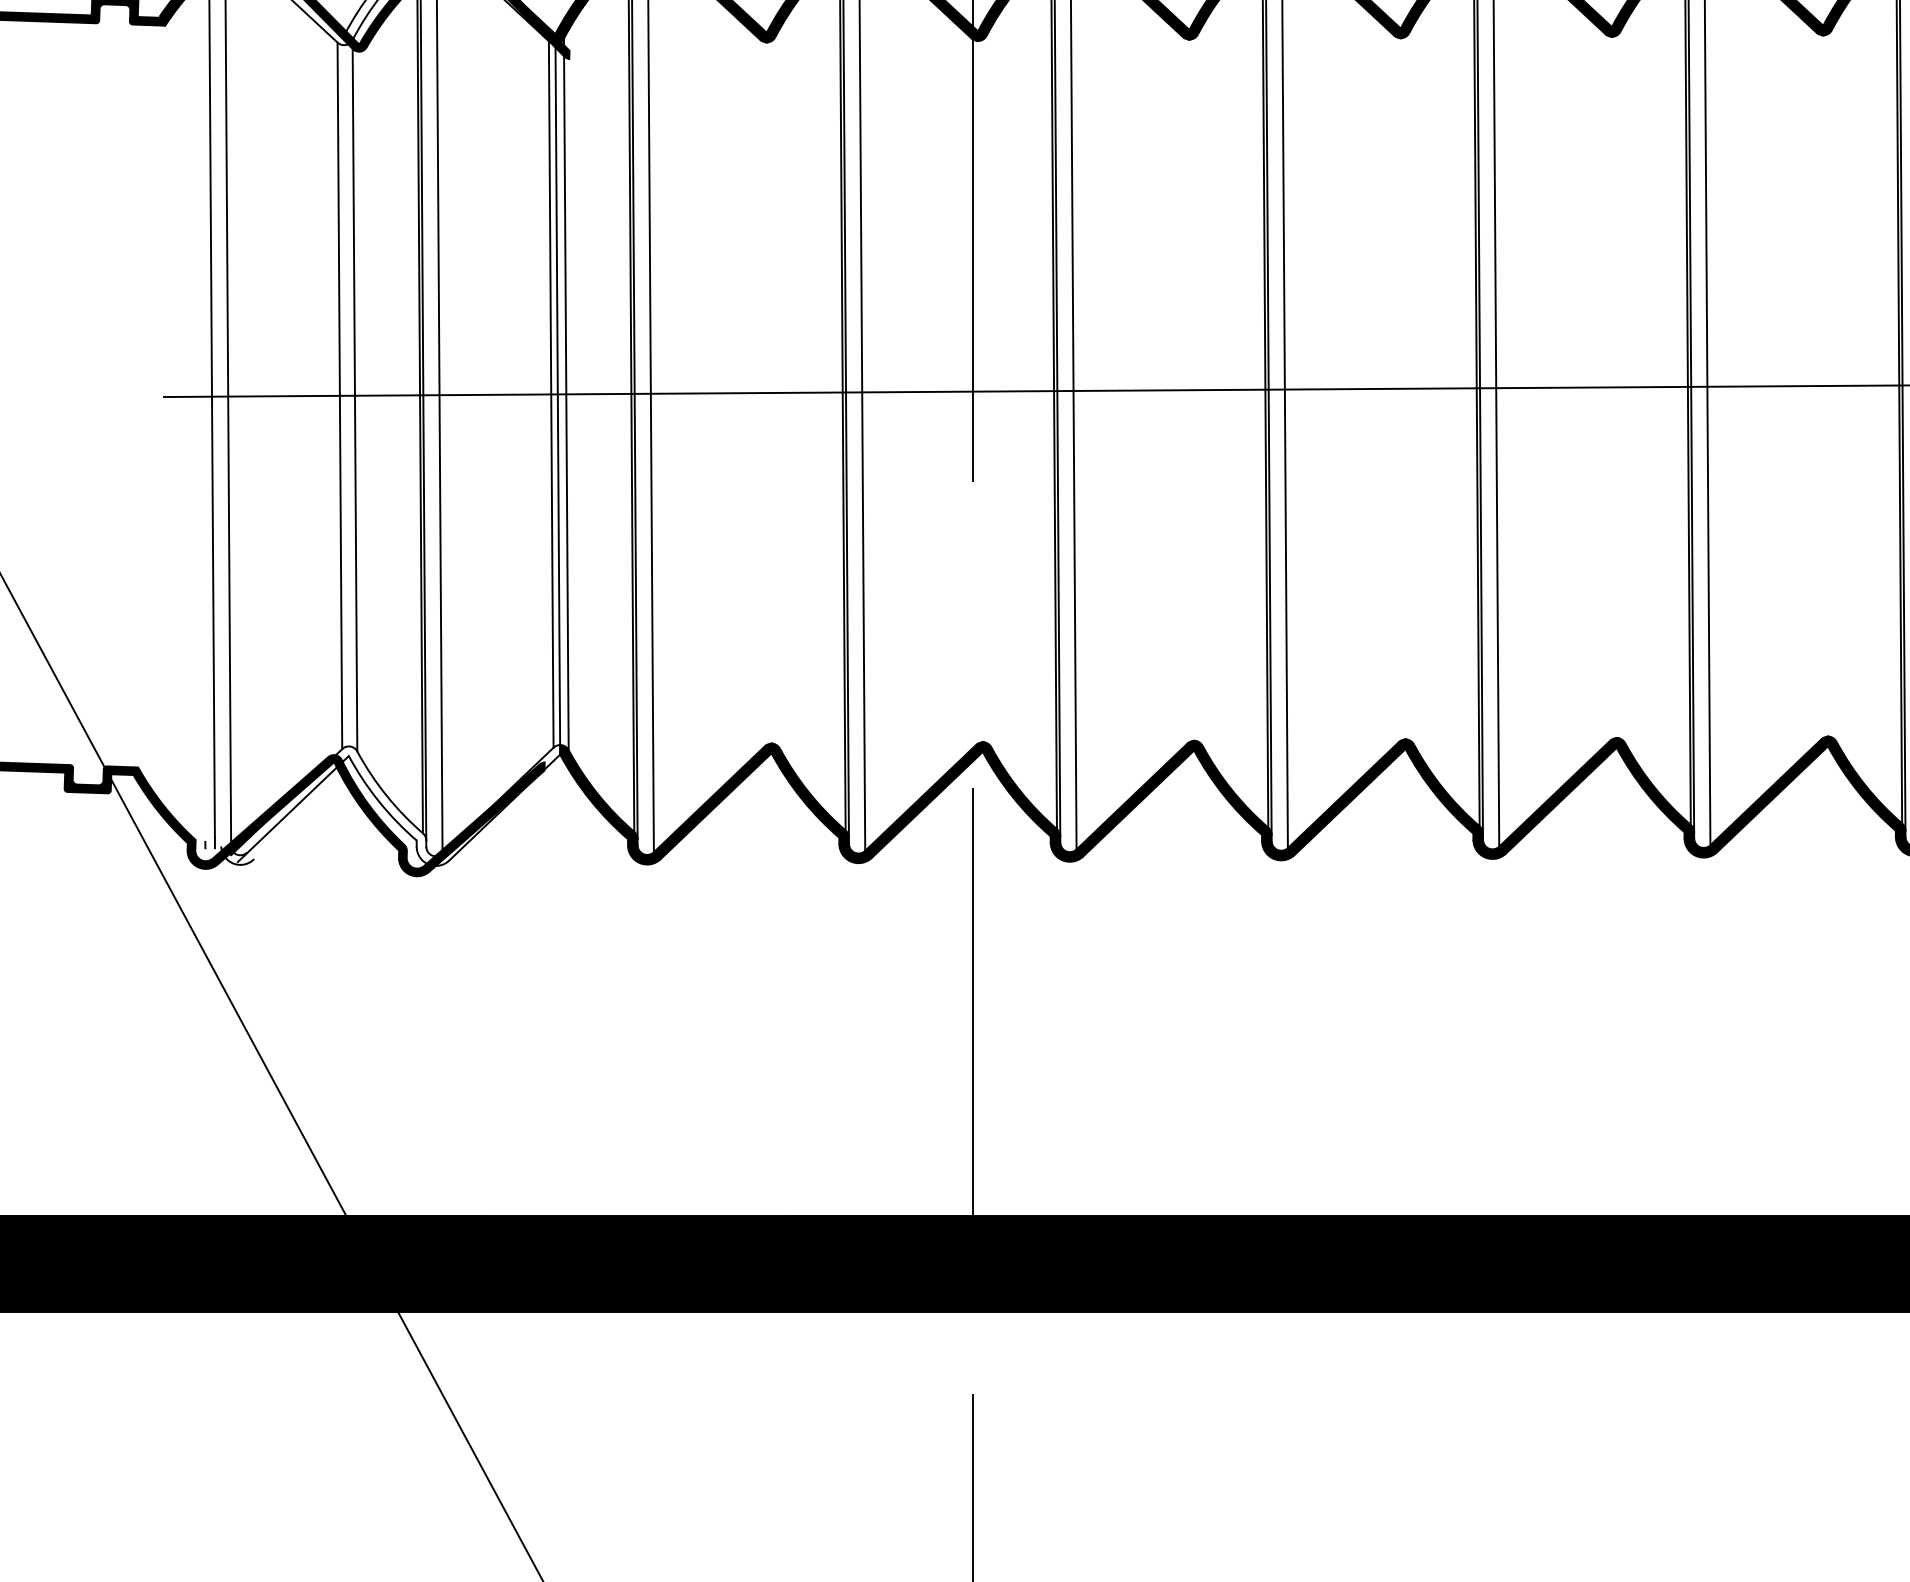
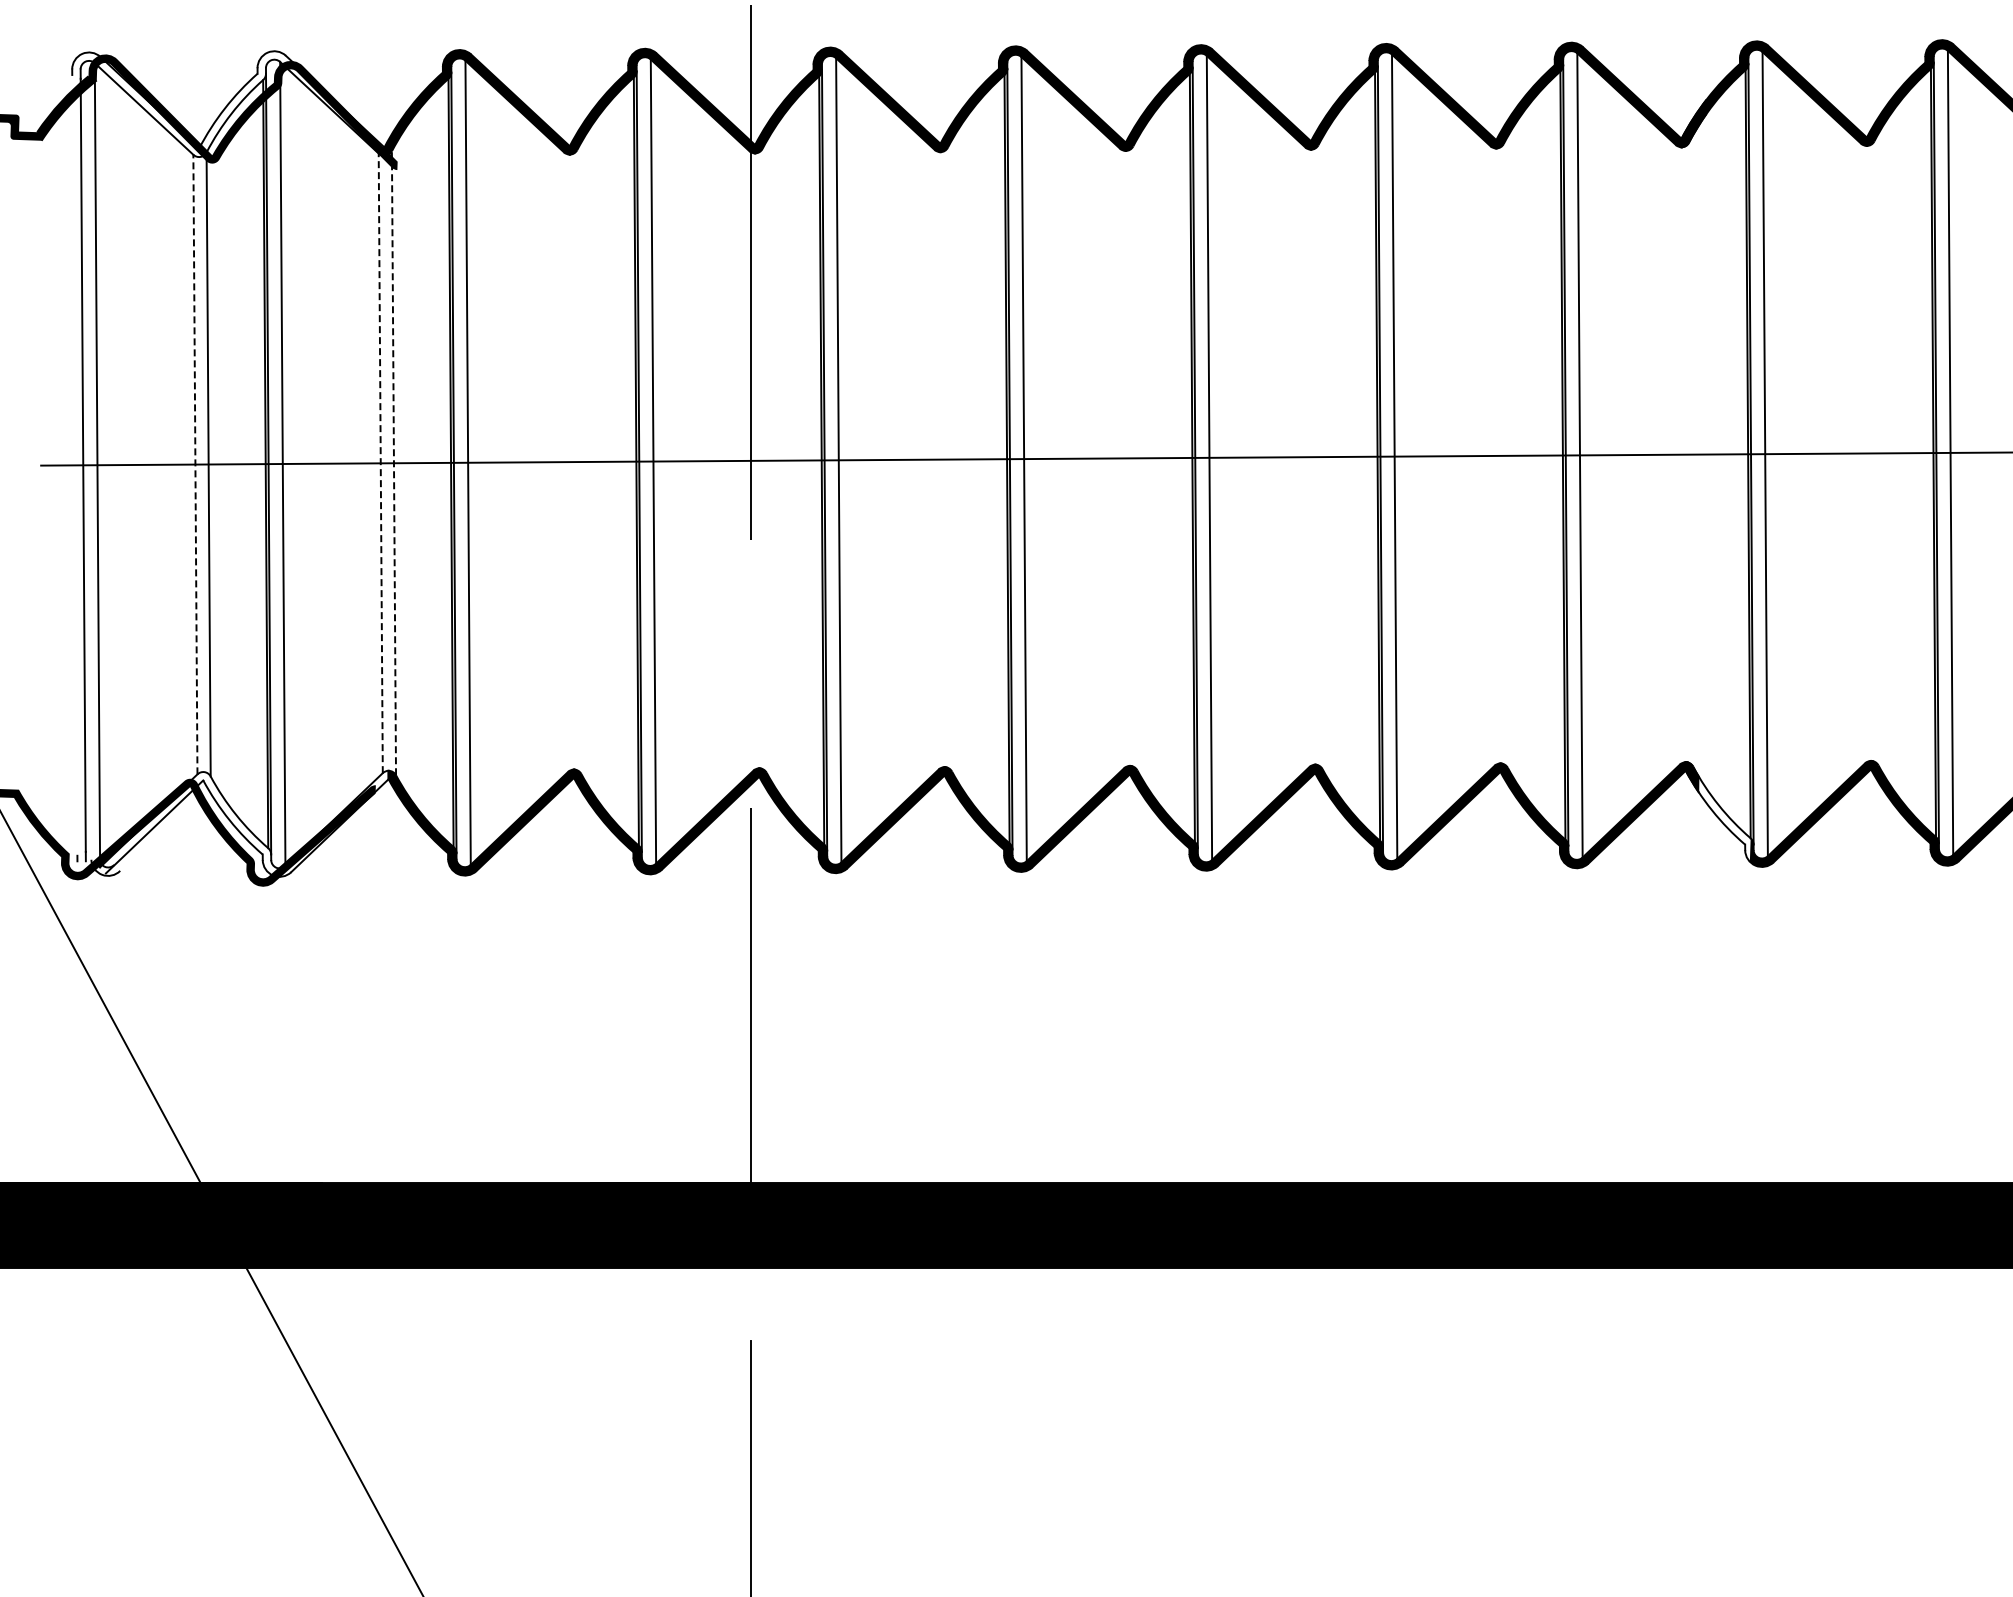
line: (557, 393) -> (386, 462), removed
line: (550, 394) -> (380, 463), solid -> dashed
line: (565, 394) -> (393, 463), solid -> dashed
line: (339, 395) -> (195, 464), solid -> dashed

